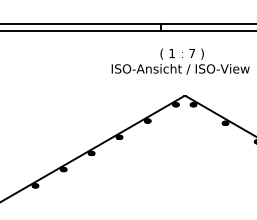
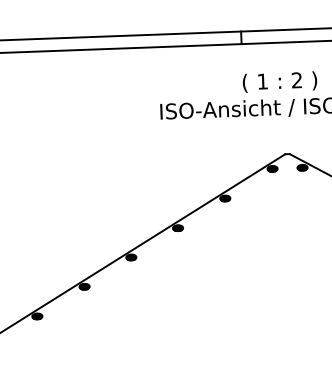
text: (191, 53) -> (295, 80), 7 -> 2

